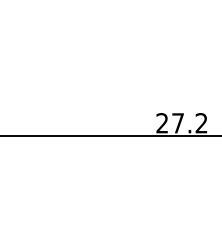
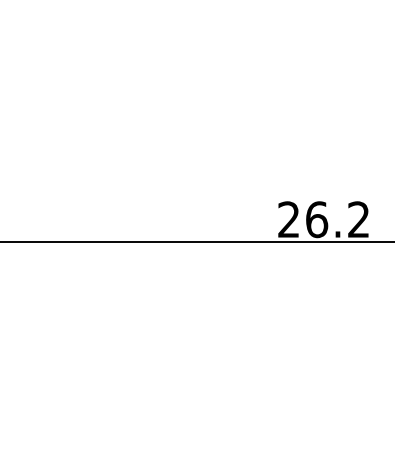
text: (178, 123) -> (317, 220), 27.2 -> 26.2

